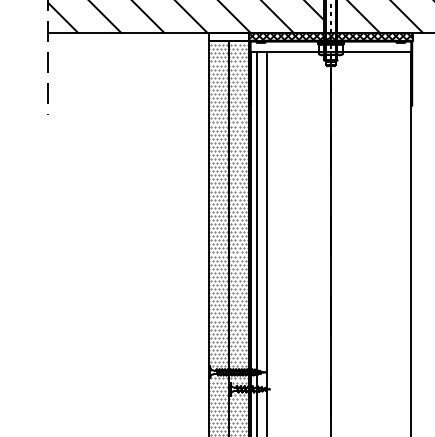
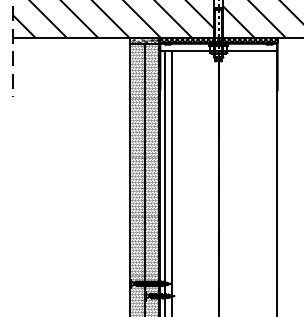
hatch: (228, 37) -> (144, 40), added

